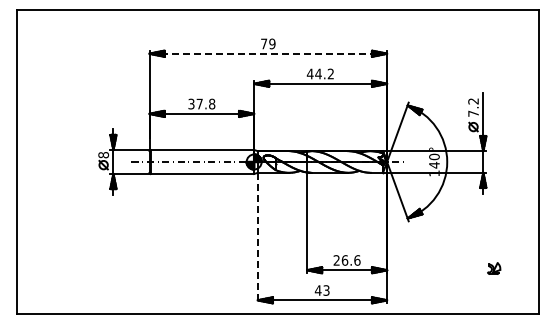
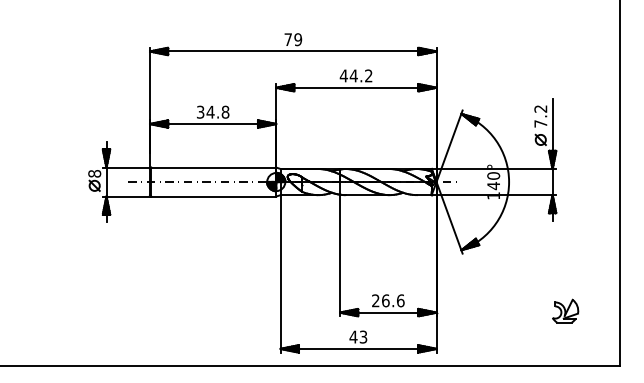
line: (268, 53) -> (293, 51), dashed -> solid
text: (199, 103) -> (210, 111), 37.8 -> 34.8
line: (257, 238) -> (280, 274), dashed -> solid
part: (493, 268) -> (564, 310), size x1.67

